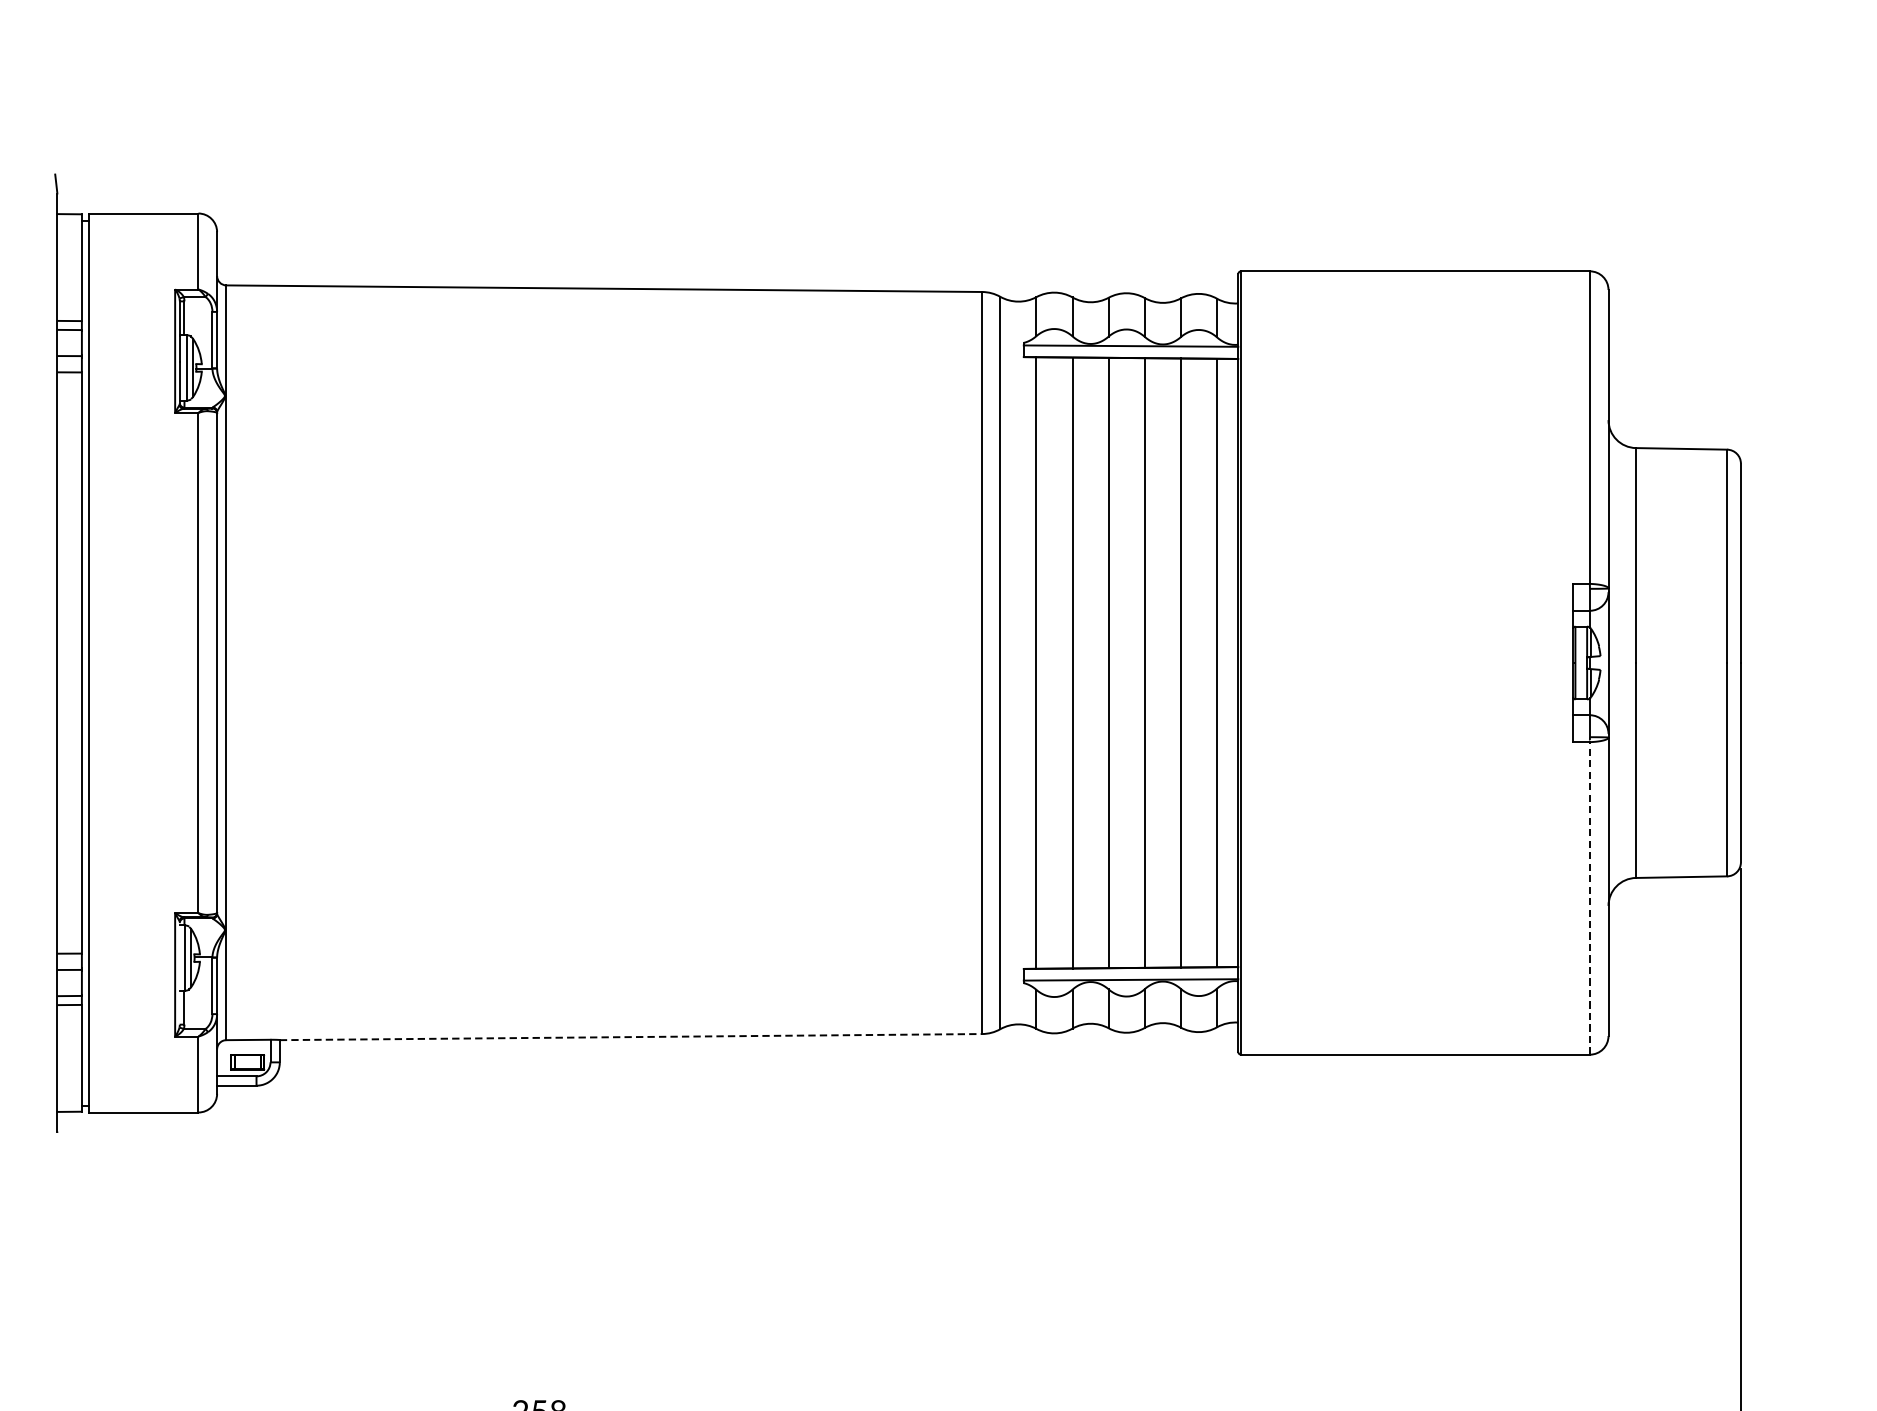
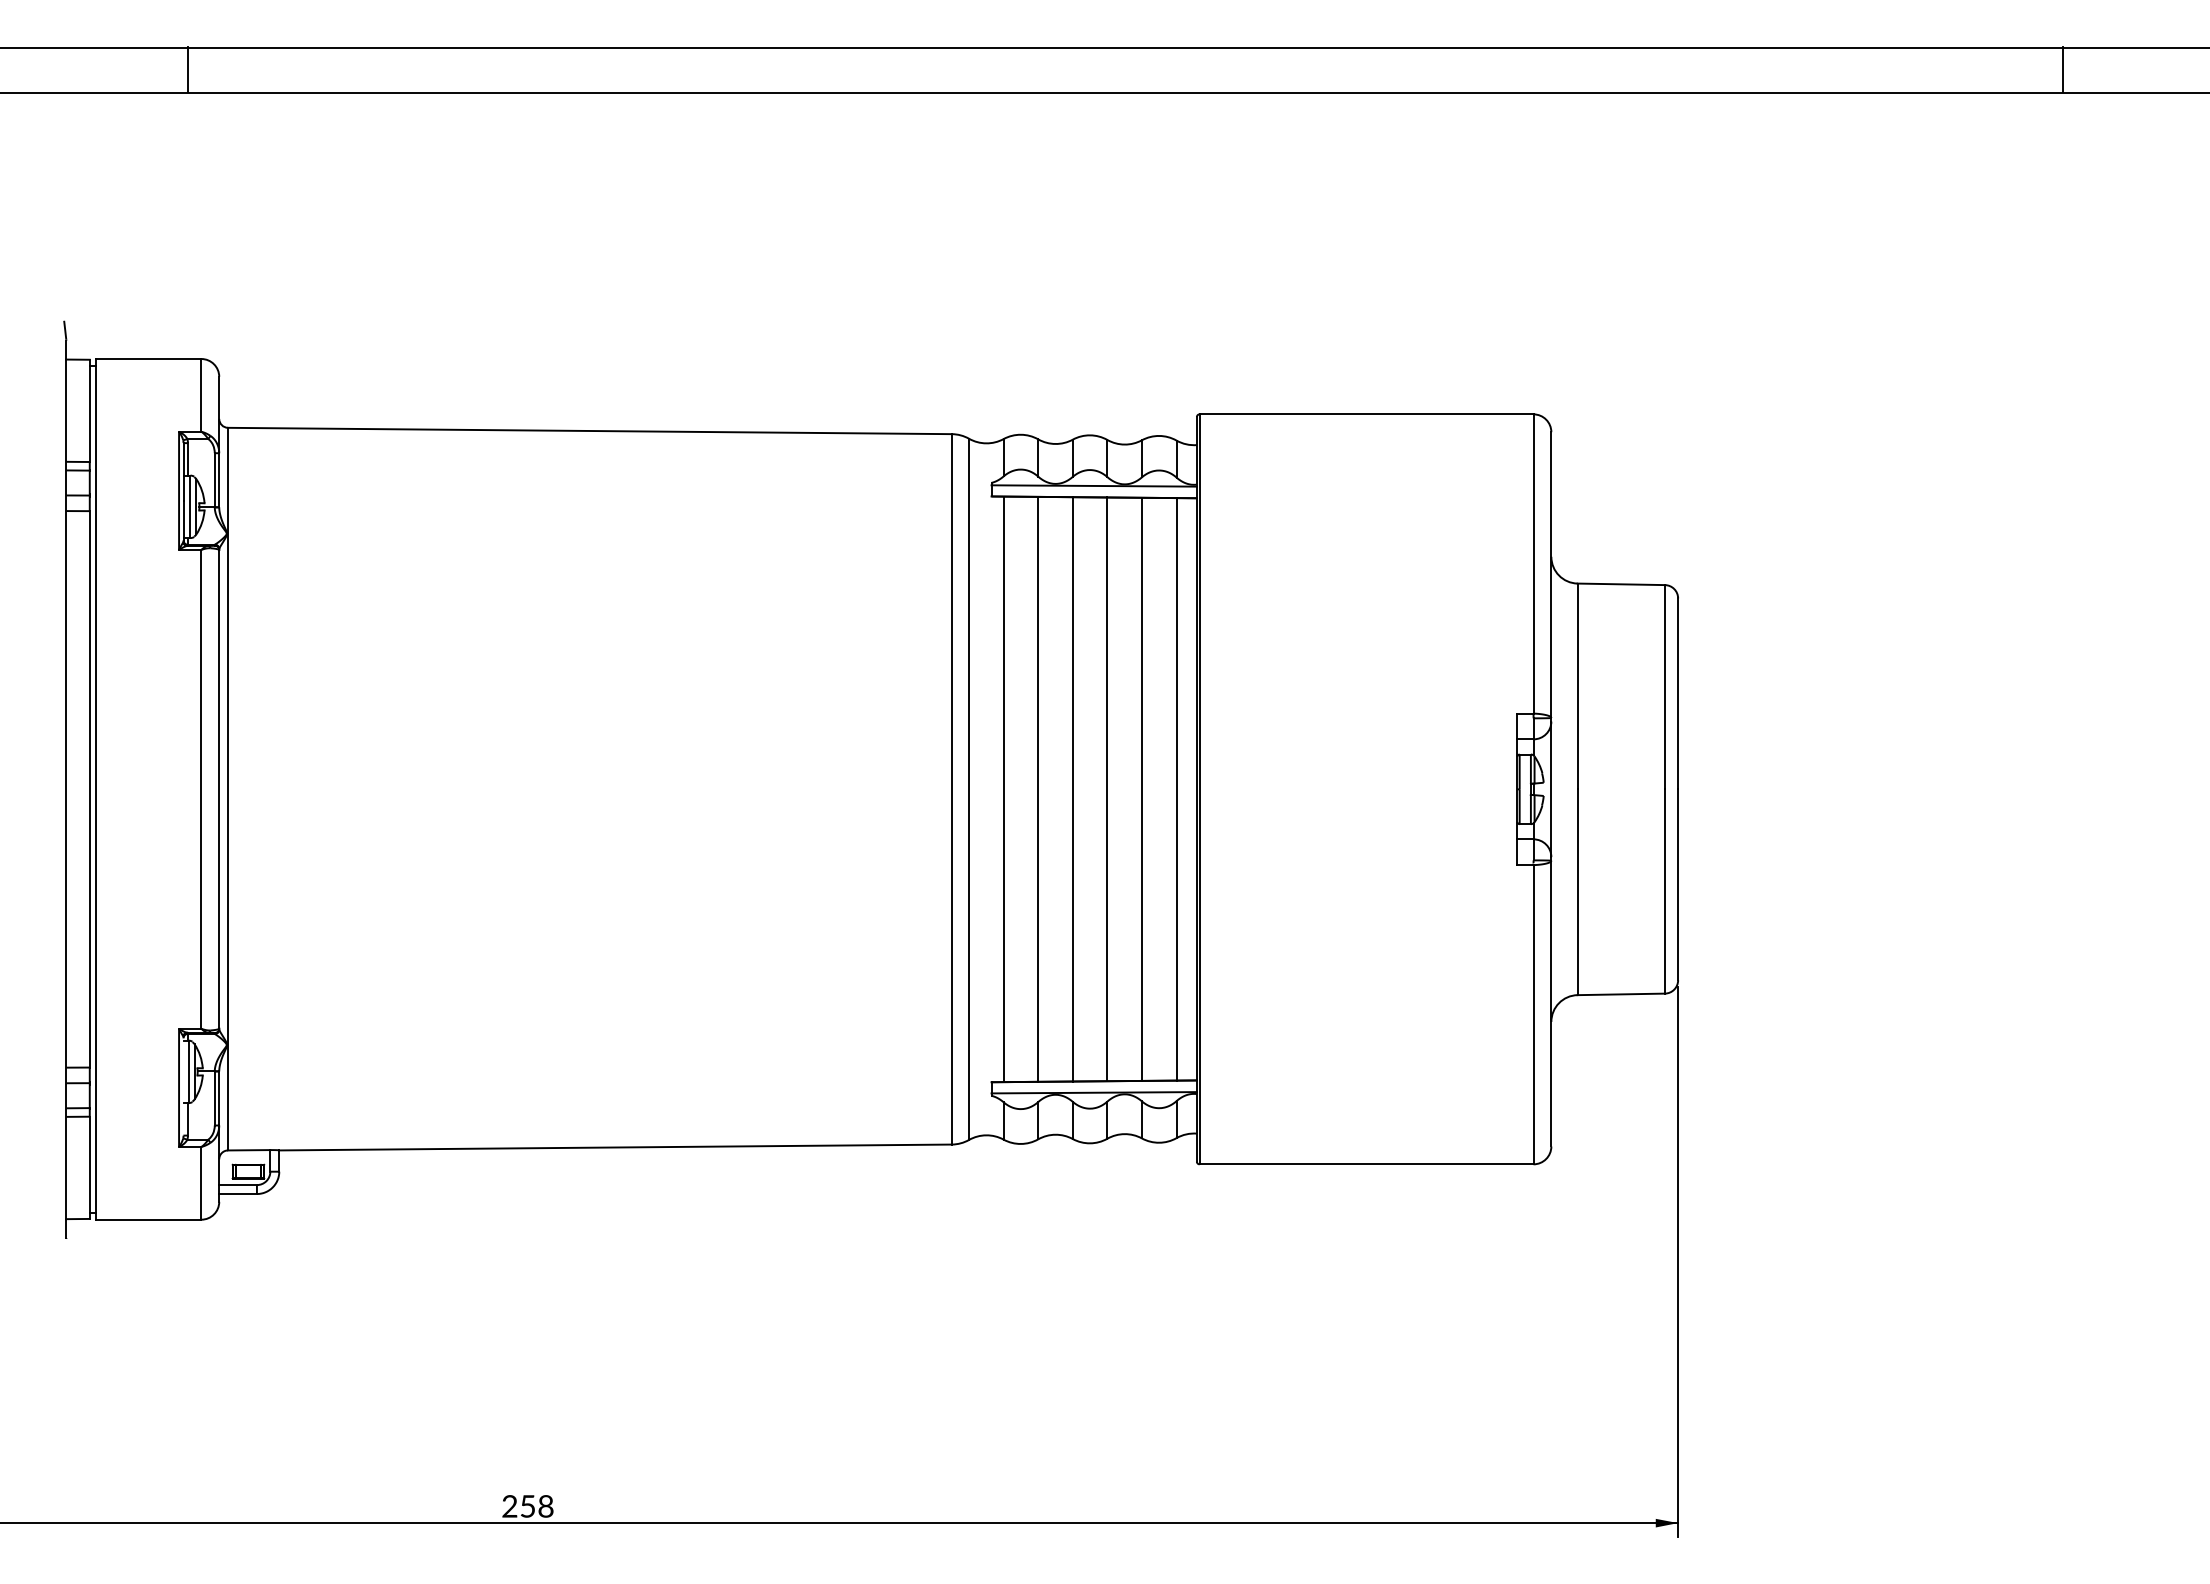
line: (1589, 898) -> (1533, 1014), dashed -> solid
line: (632, 1037) -> (616, 1147), dashed -> solid

